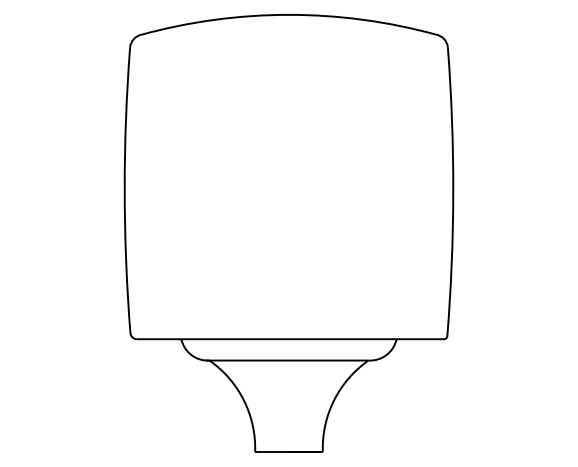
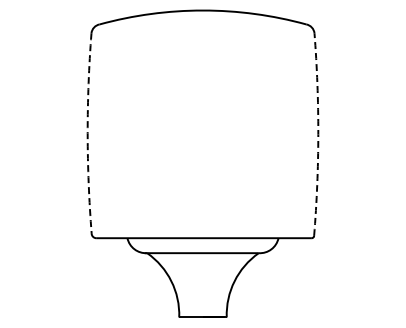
arc: (124, 190) -> (87, 133), solid -> dashed
arc: (453, 191) -> (318, 134), solid -> dashed

